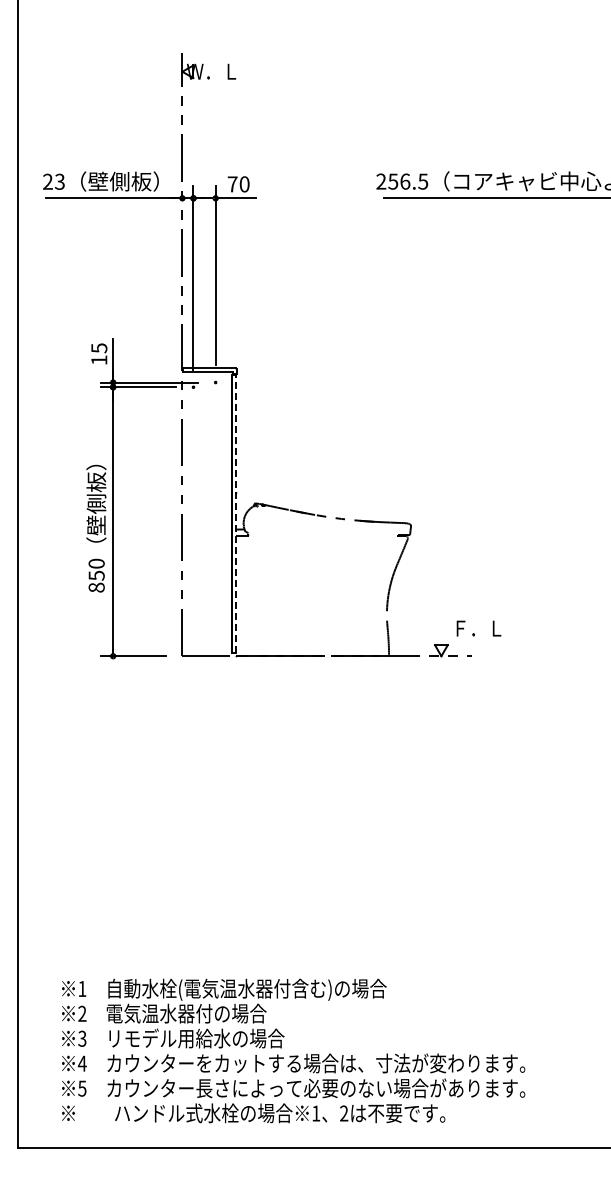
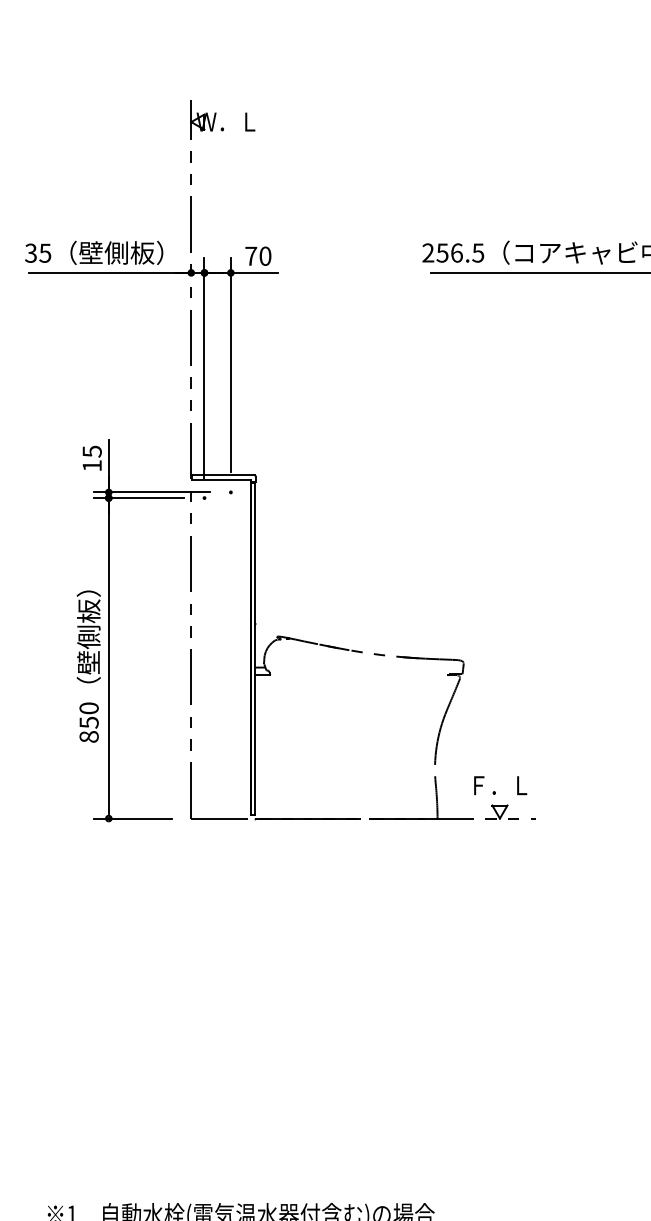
text: (53, 181) -> (37, 252), 23 -> 35
line: (236, 513) -> (255, 648), dashed -> solid
text: (478, 628) -> (500, 785), moved

